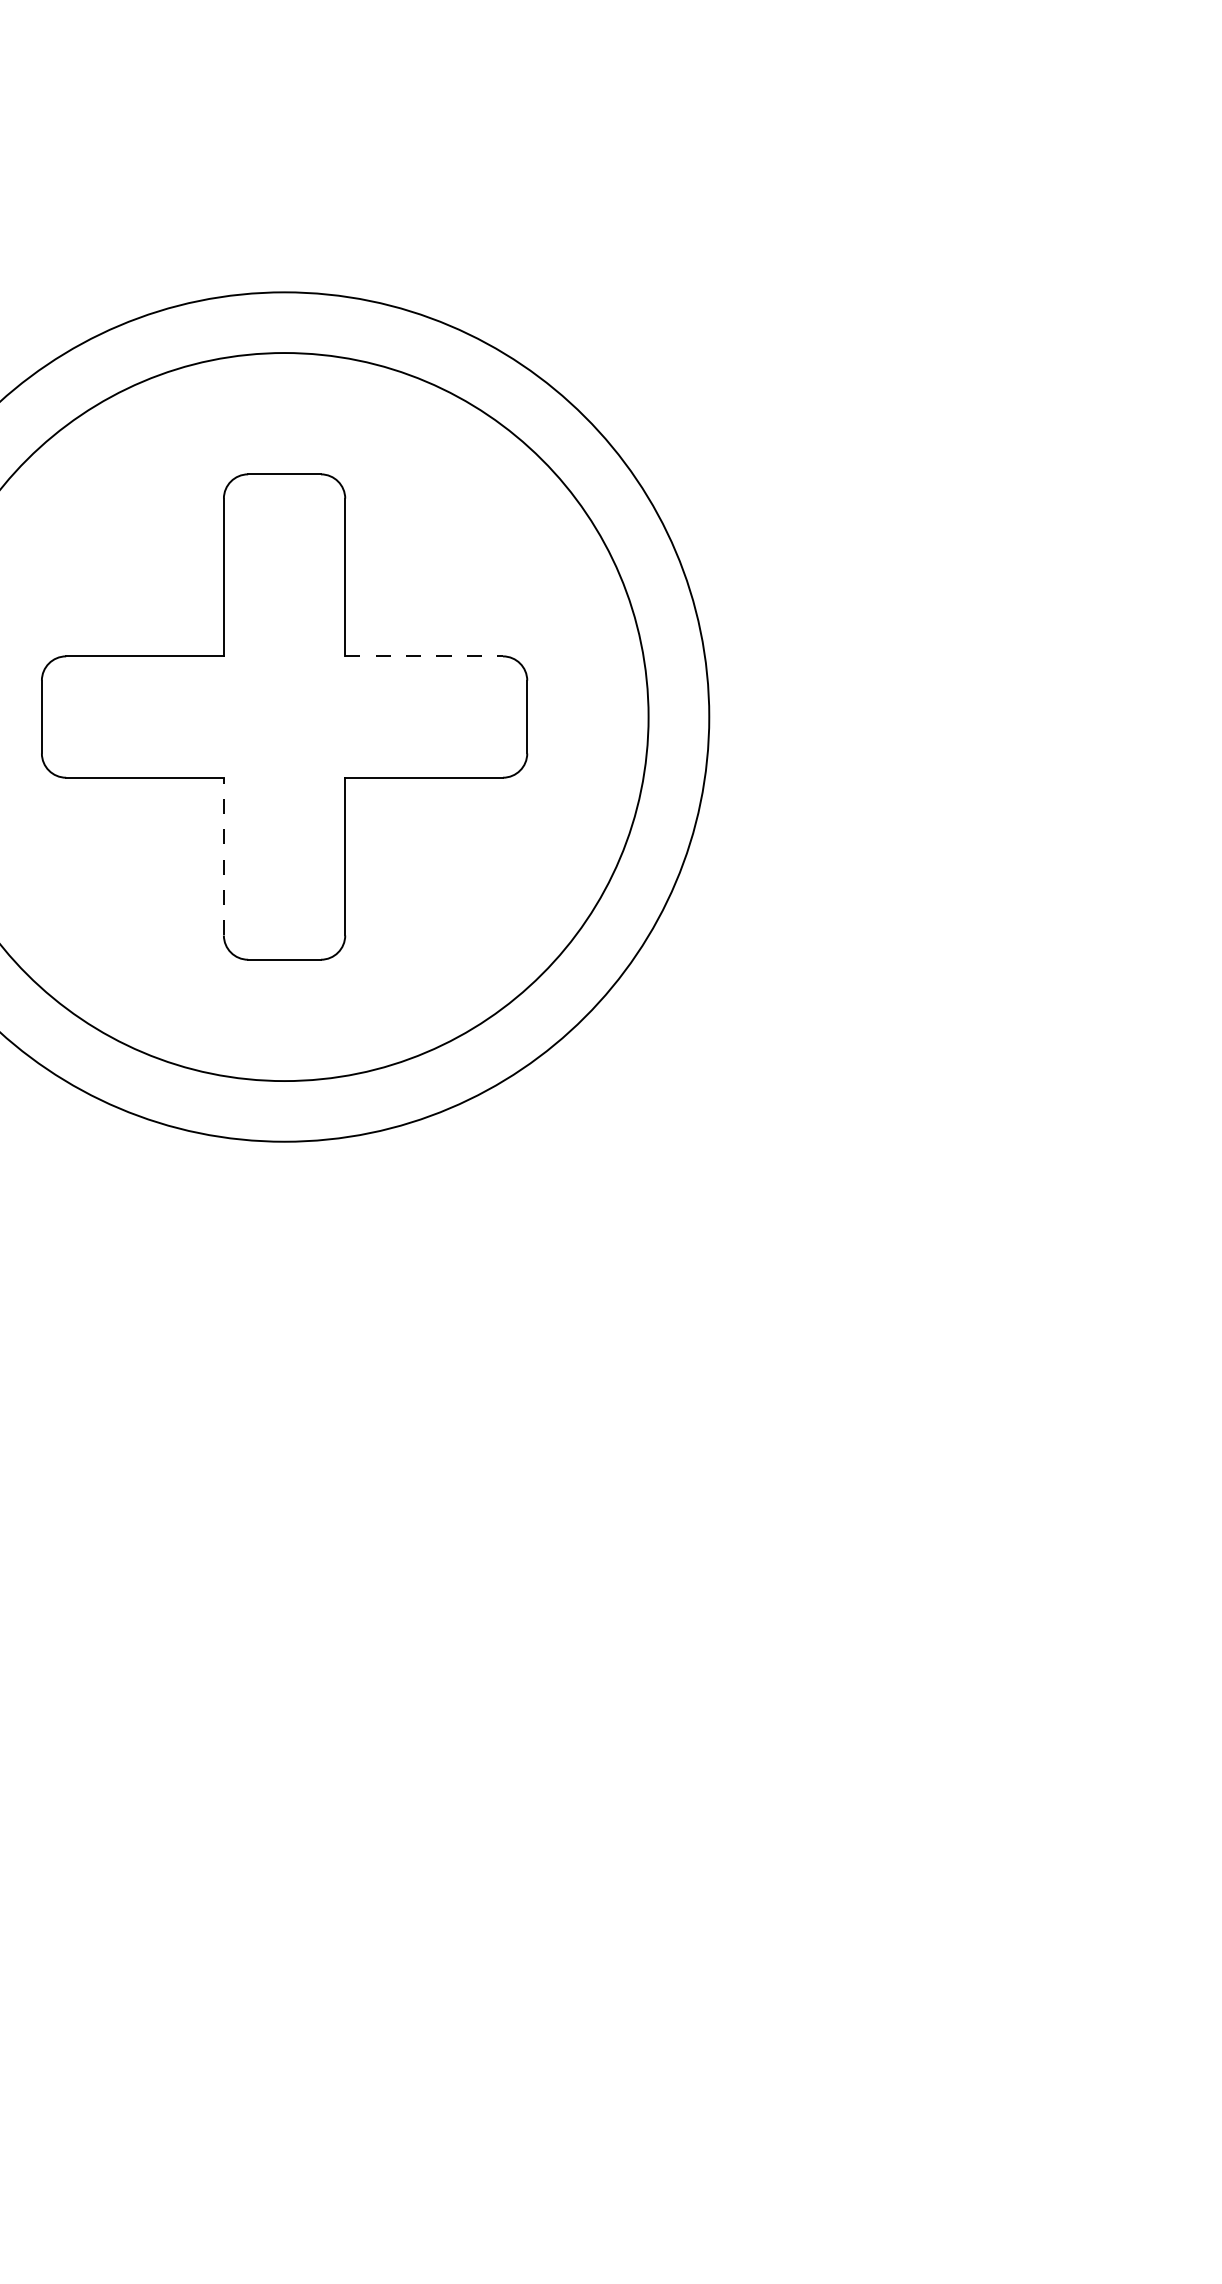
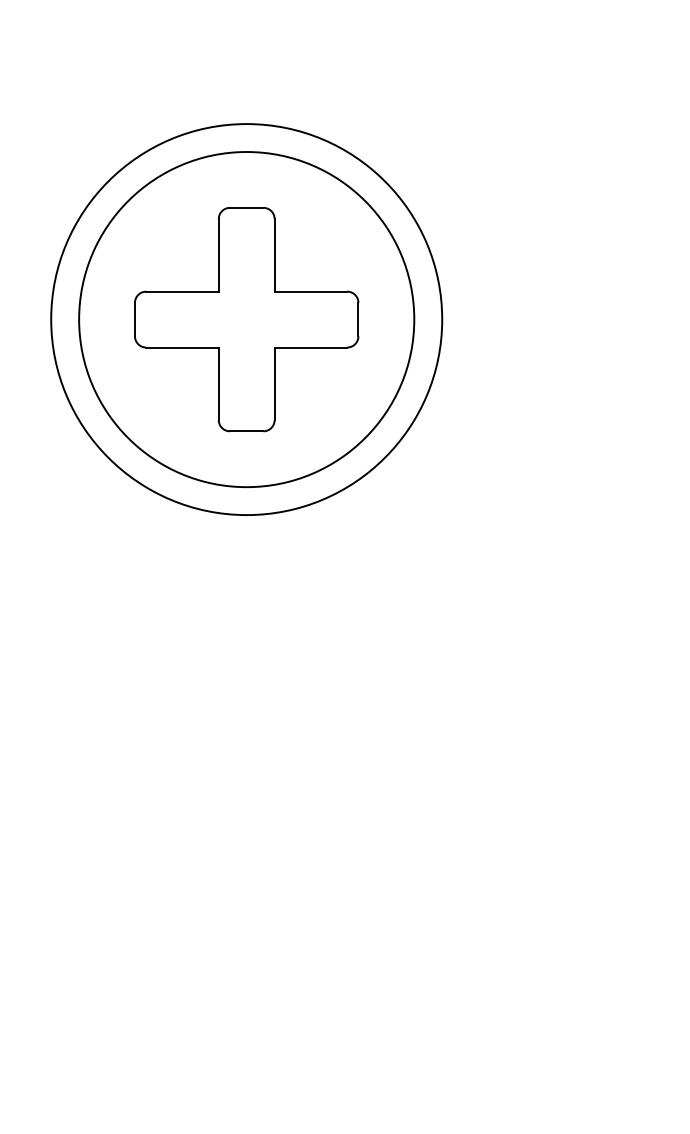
line: (425, 656) -> (311, 291), dashed -> solid
line: (223, 855) -> (218, 383), dashed -> solid

